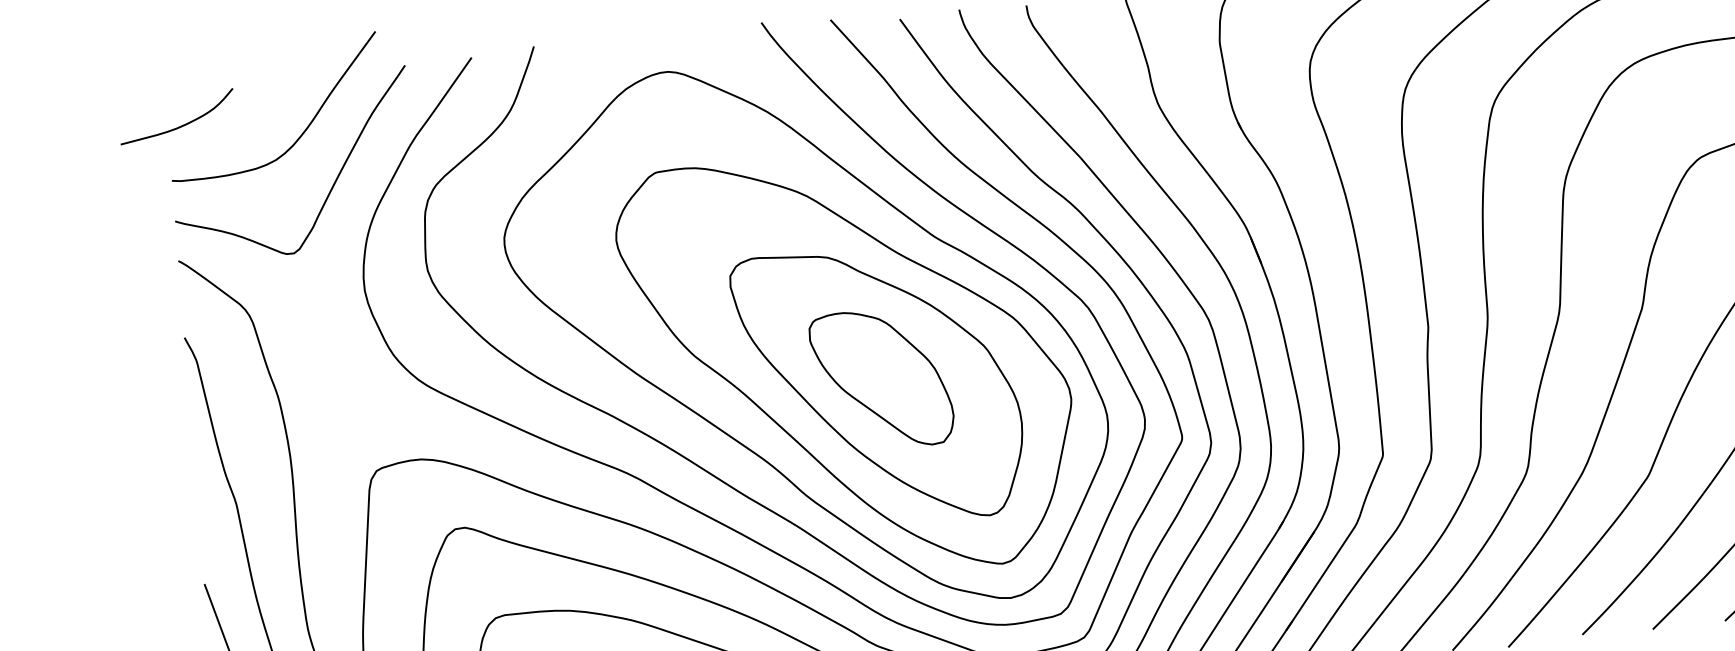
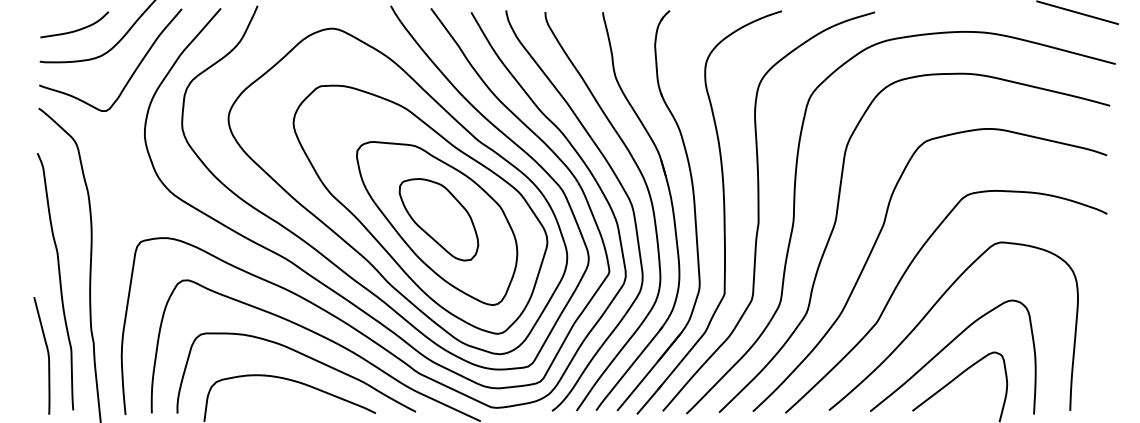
curve: (180, 124) -> (76, 29), moved

